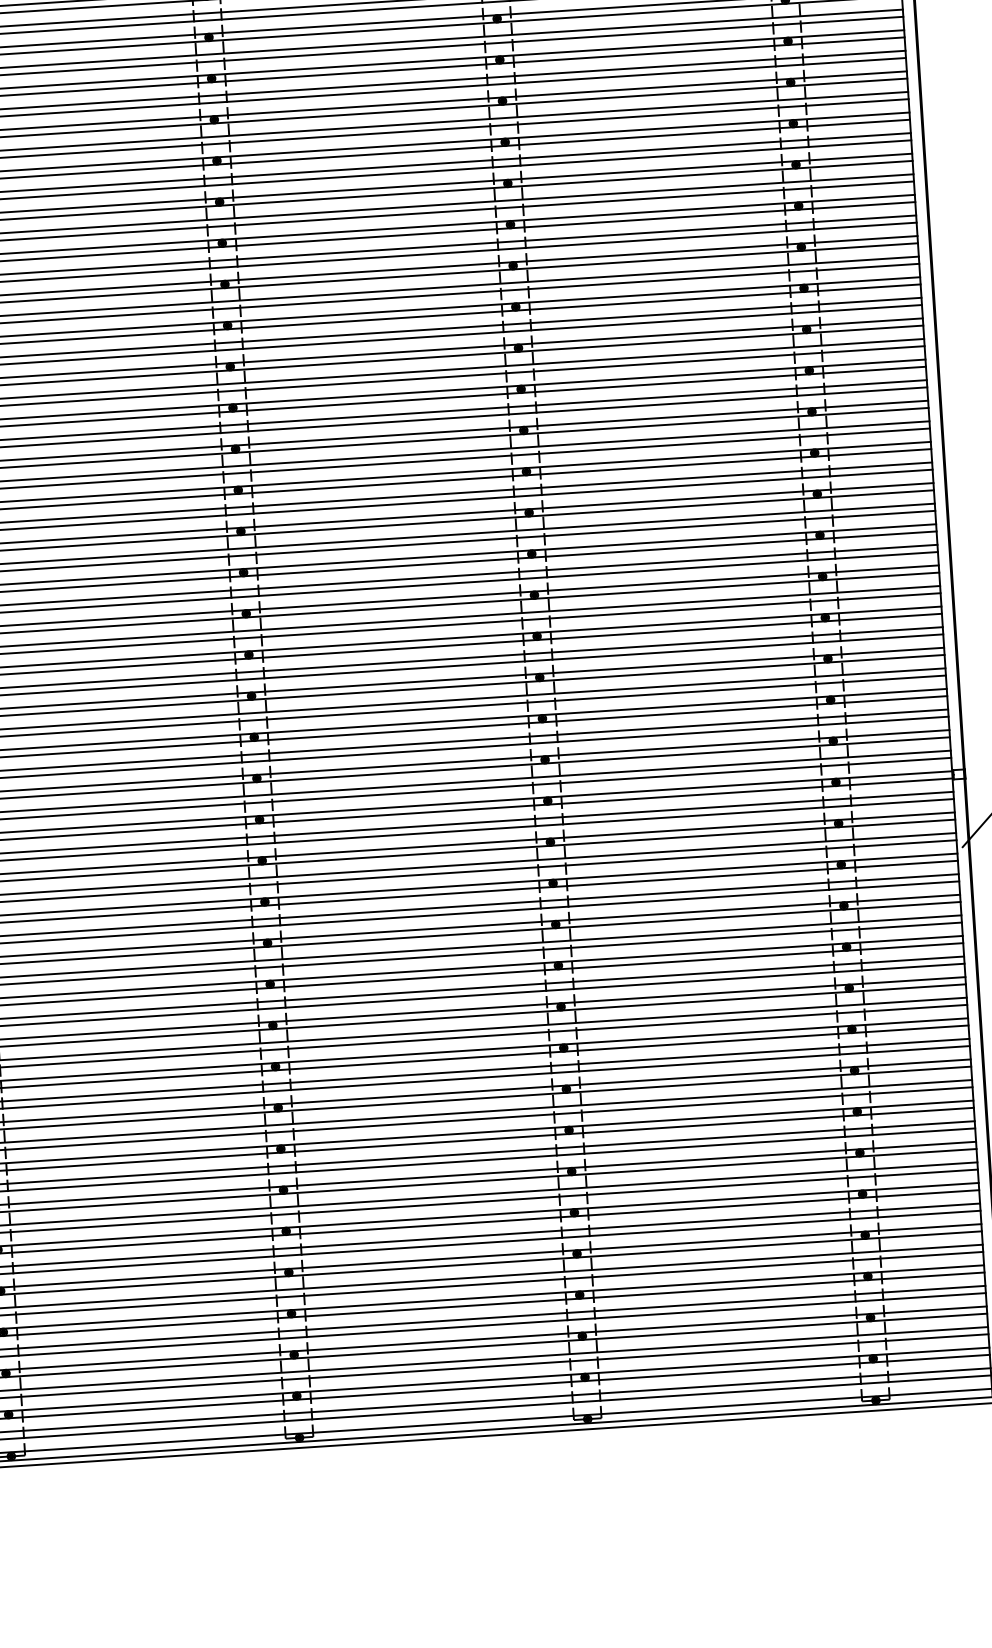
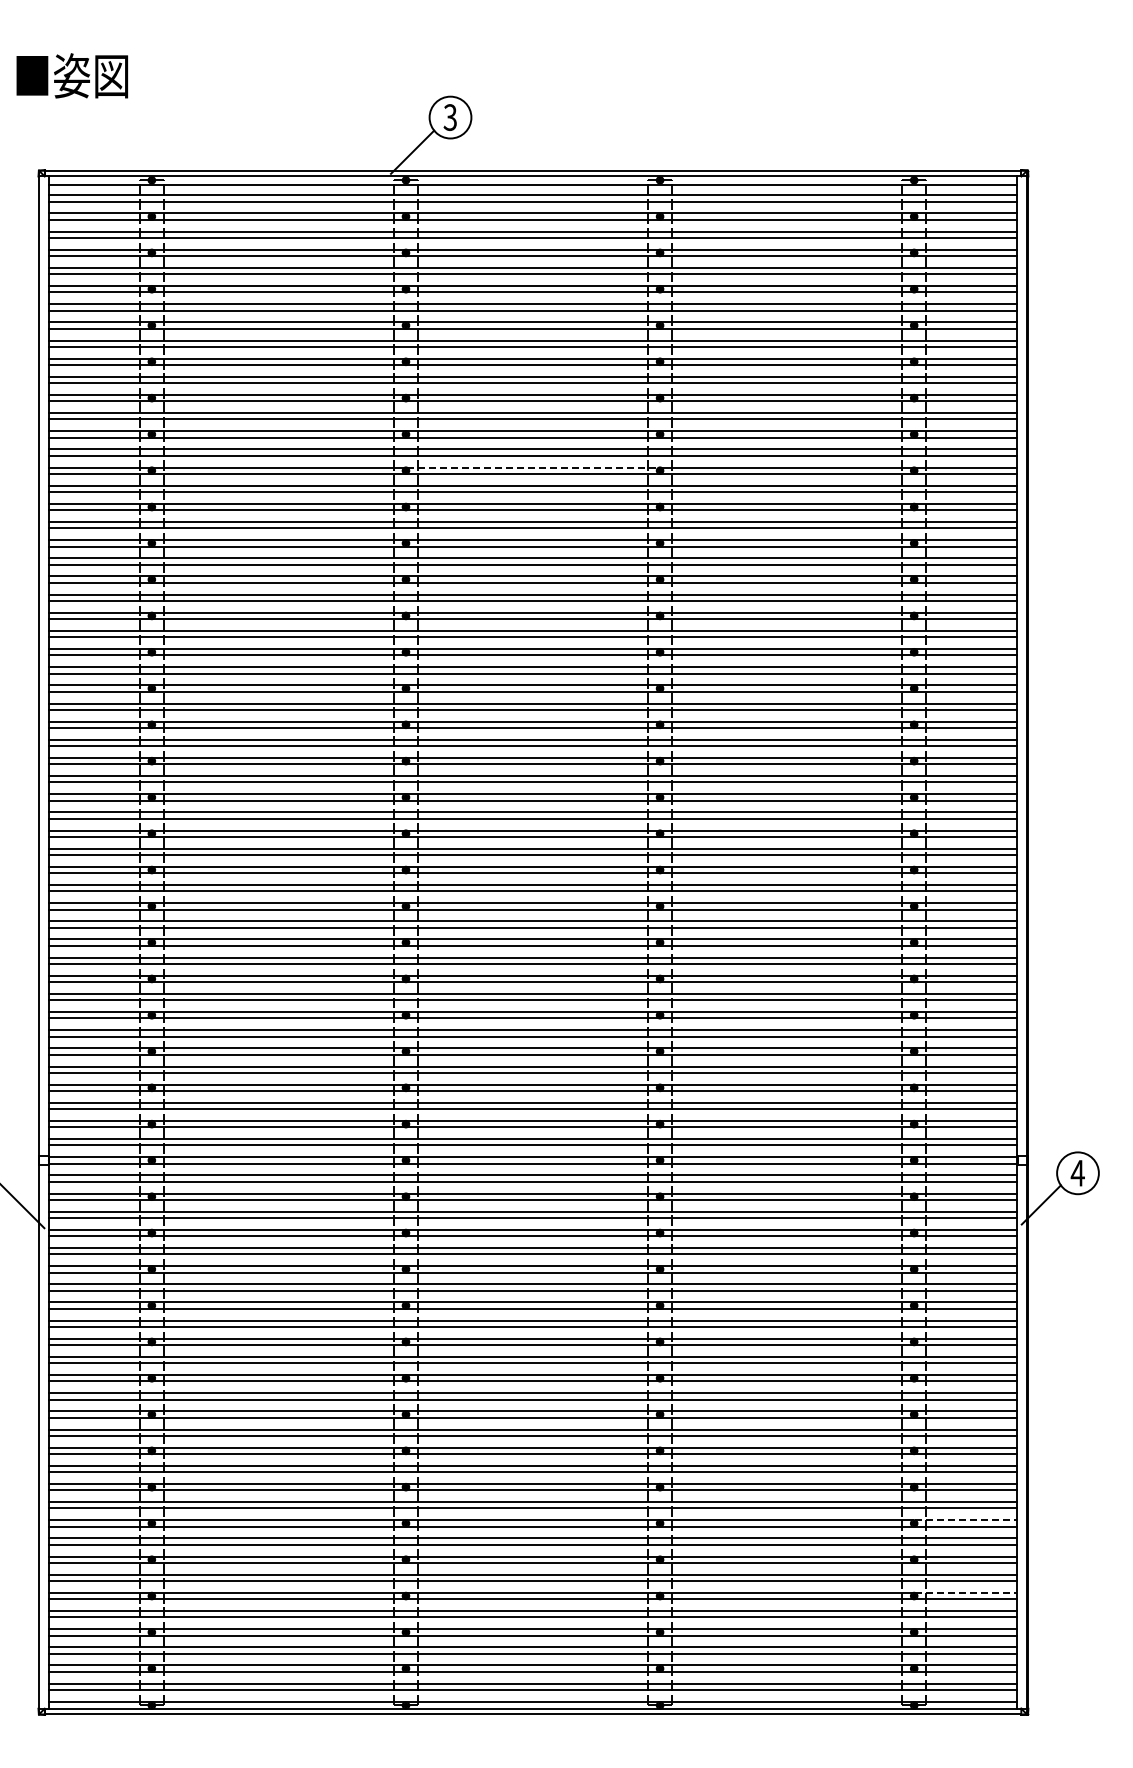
line: (353, 24) -> (533, 467), solid -> dashed
line: (920, 1186) -> (965, 1520), solid -> dashed
line: (925, 1268) -> (965, 1592), solid -> dashed

